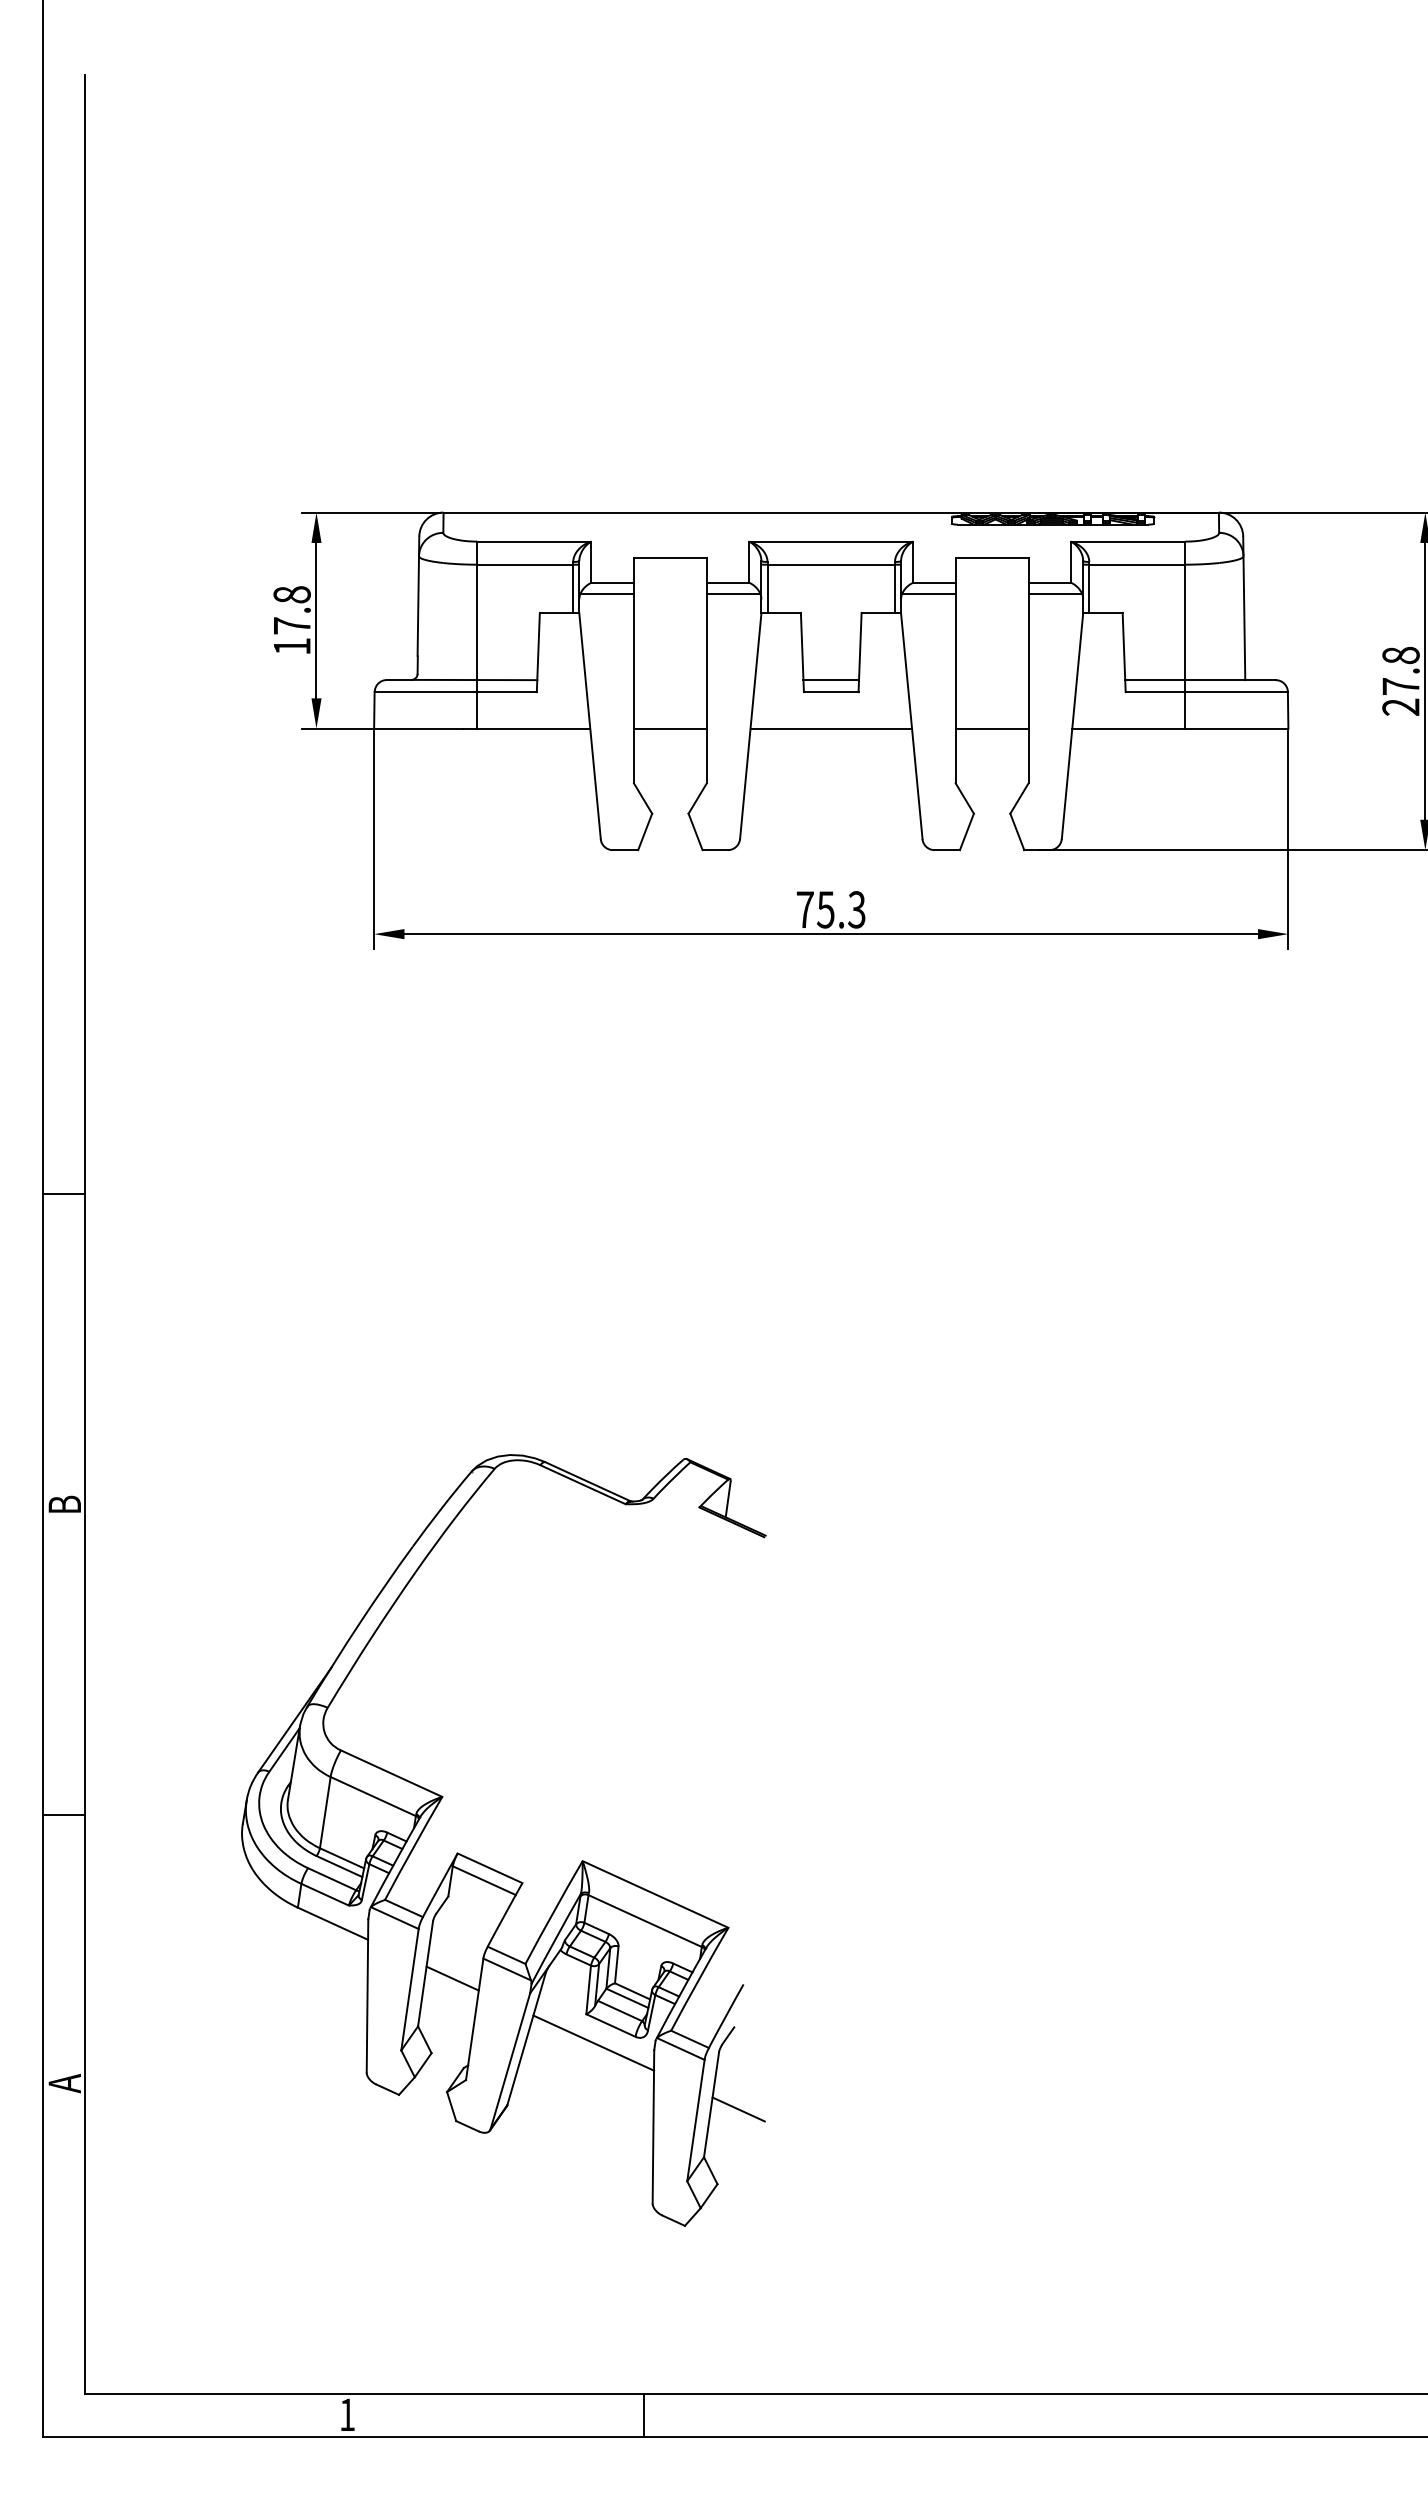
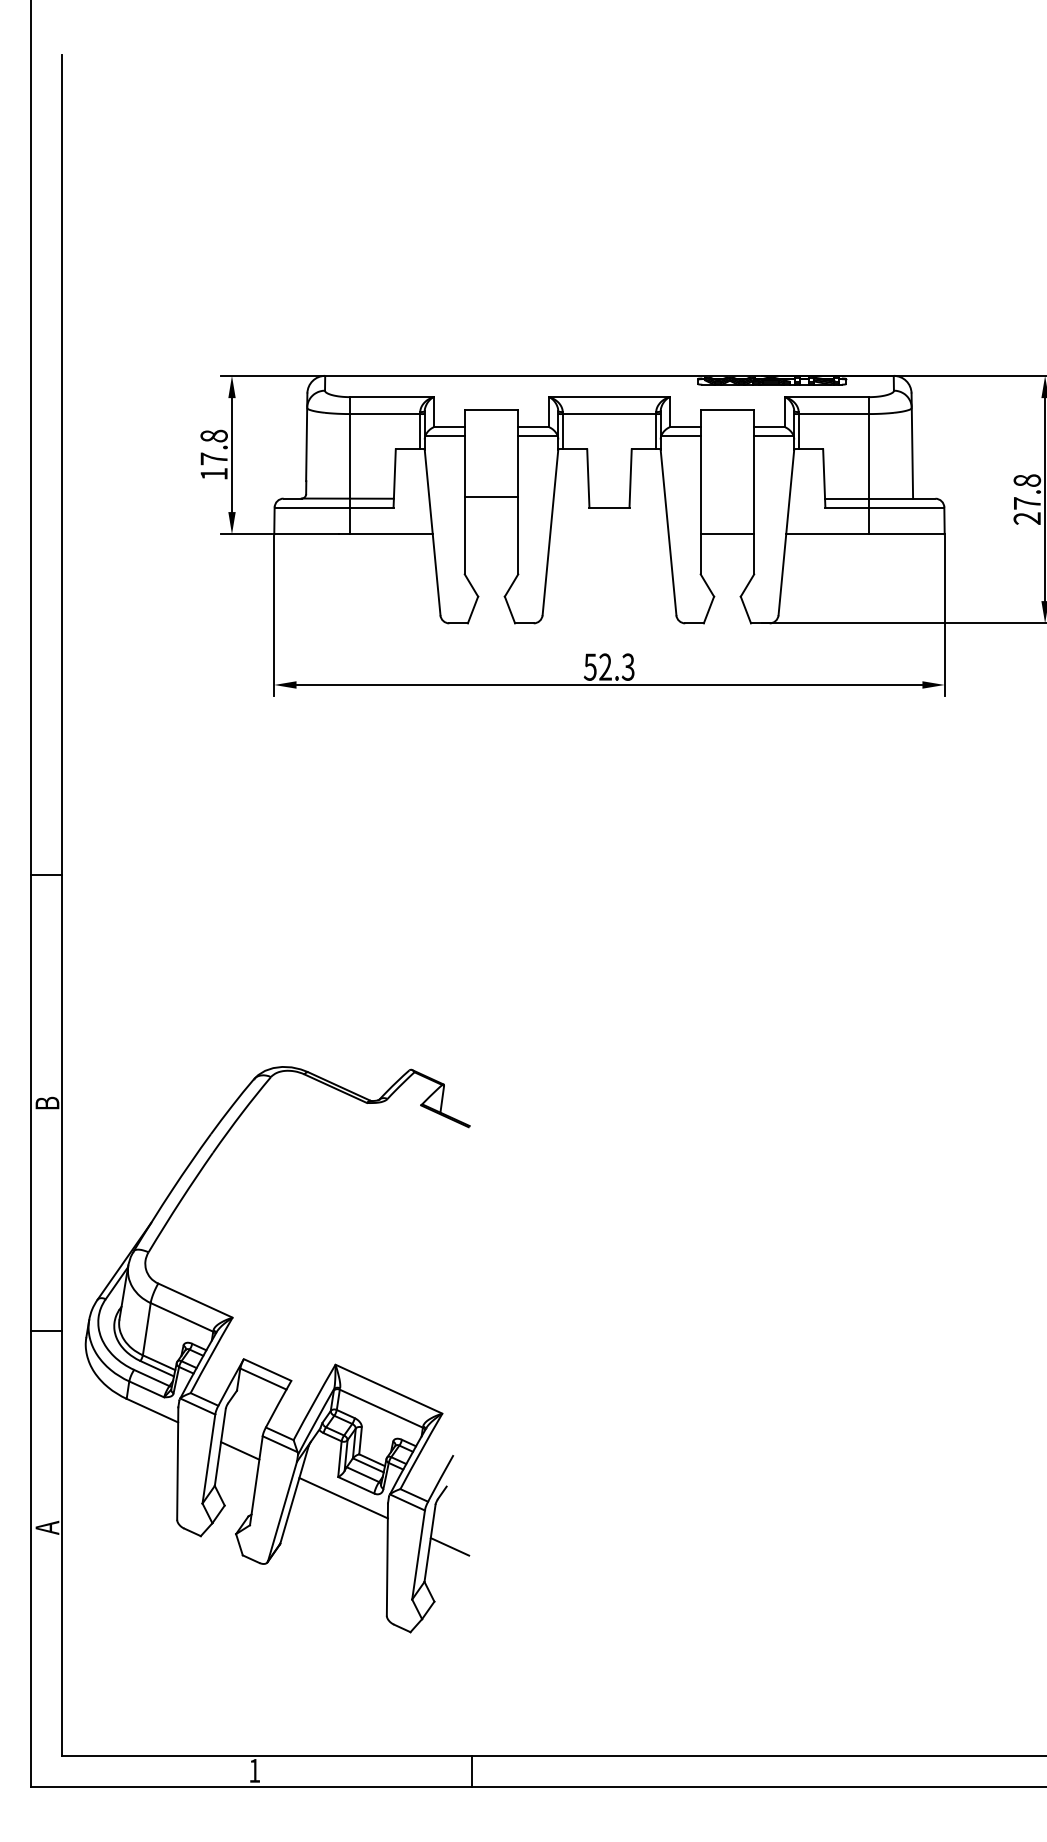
line: (831, 680) -> (609, 498), removed
line: (669, 728) -> (490, 496), moved
line: (830, 728) -> (608, 534), removed
text: (815, 909) -> (597, 666), 75.3 -> 52.3
part: (493, 1868) -> (270, 1370), moved

